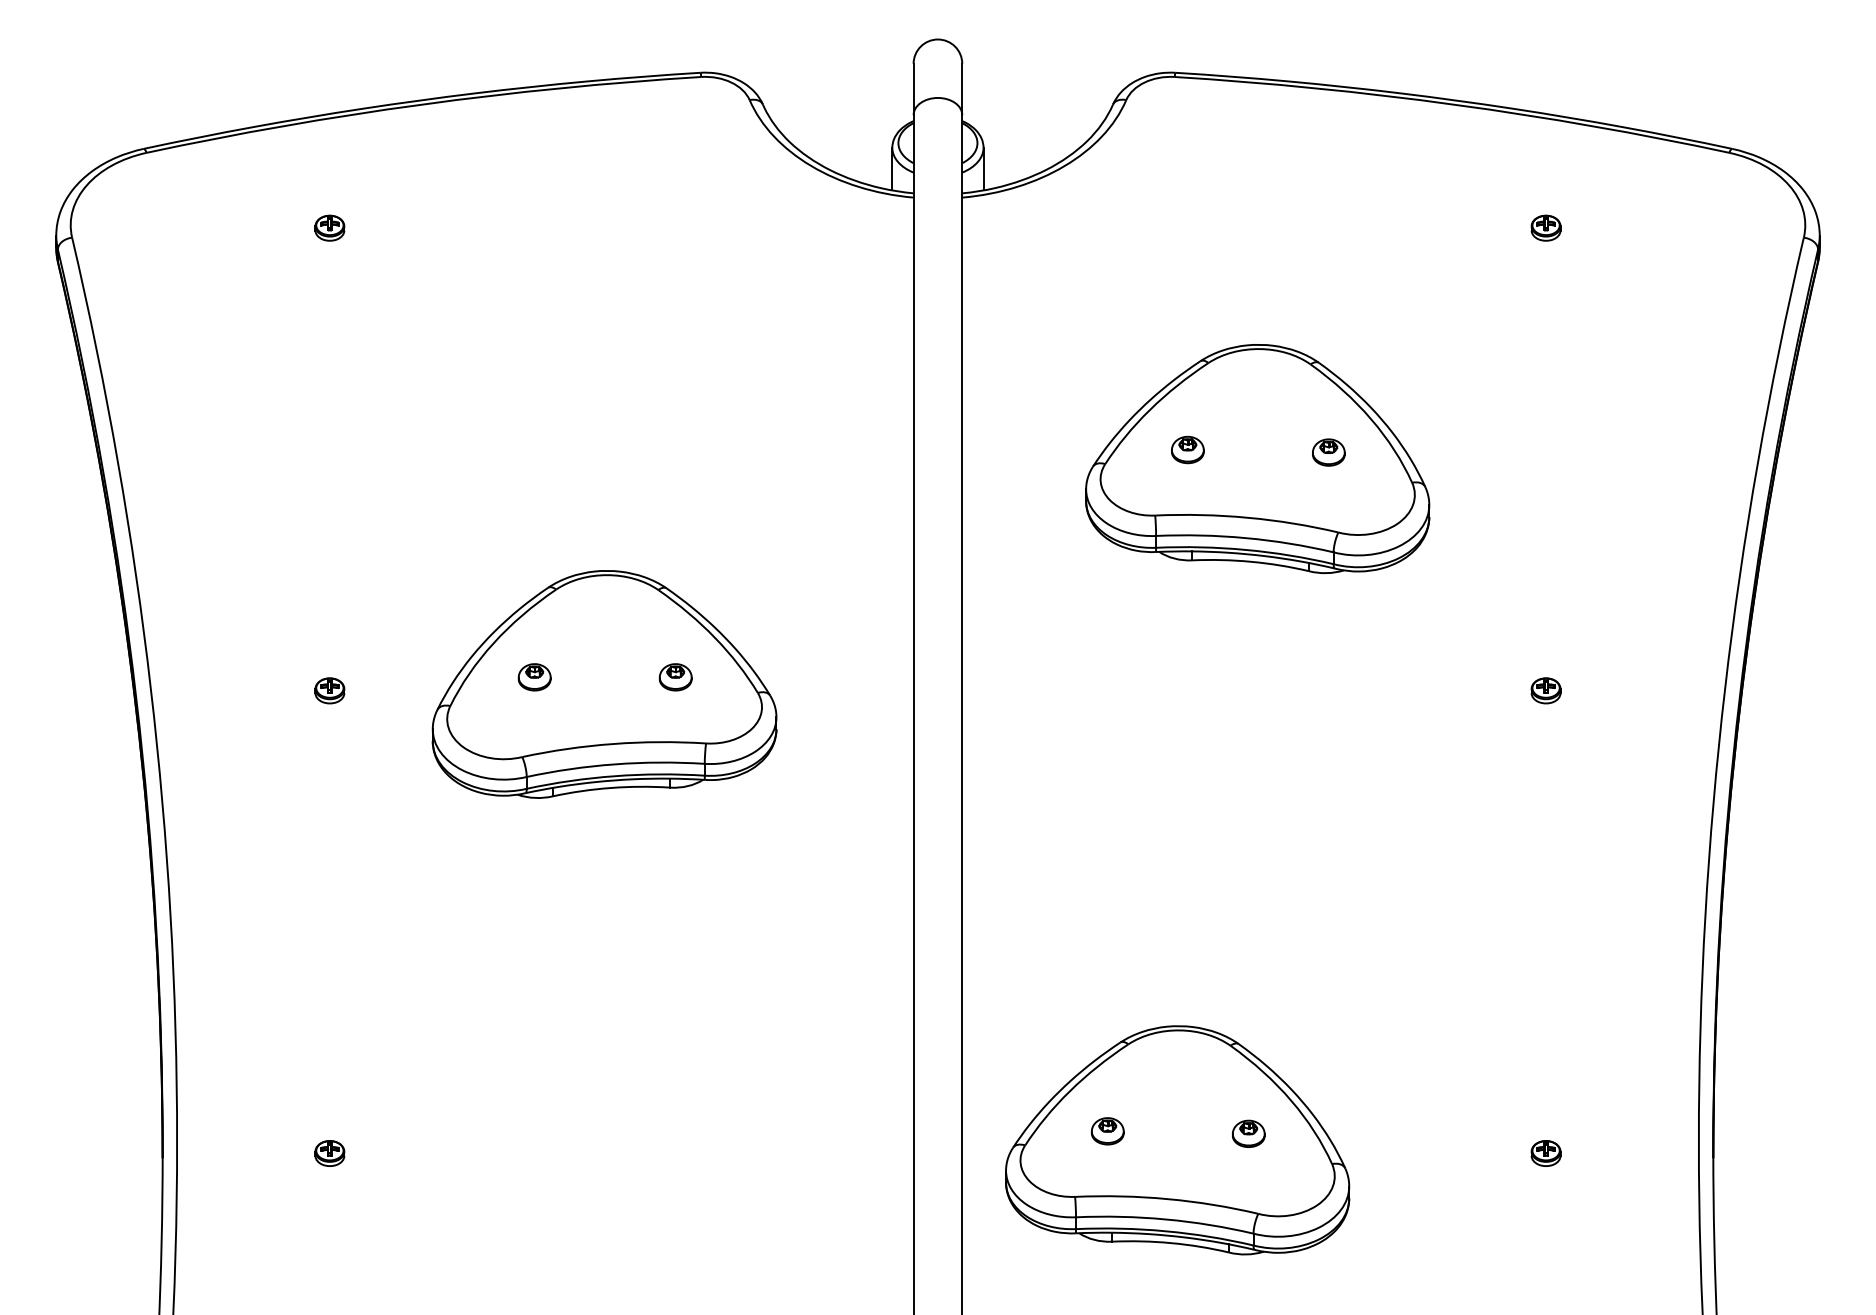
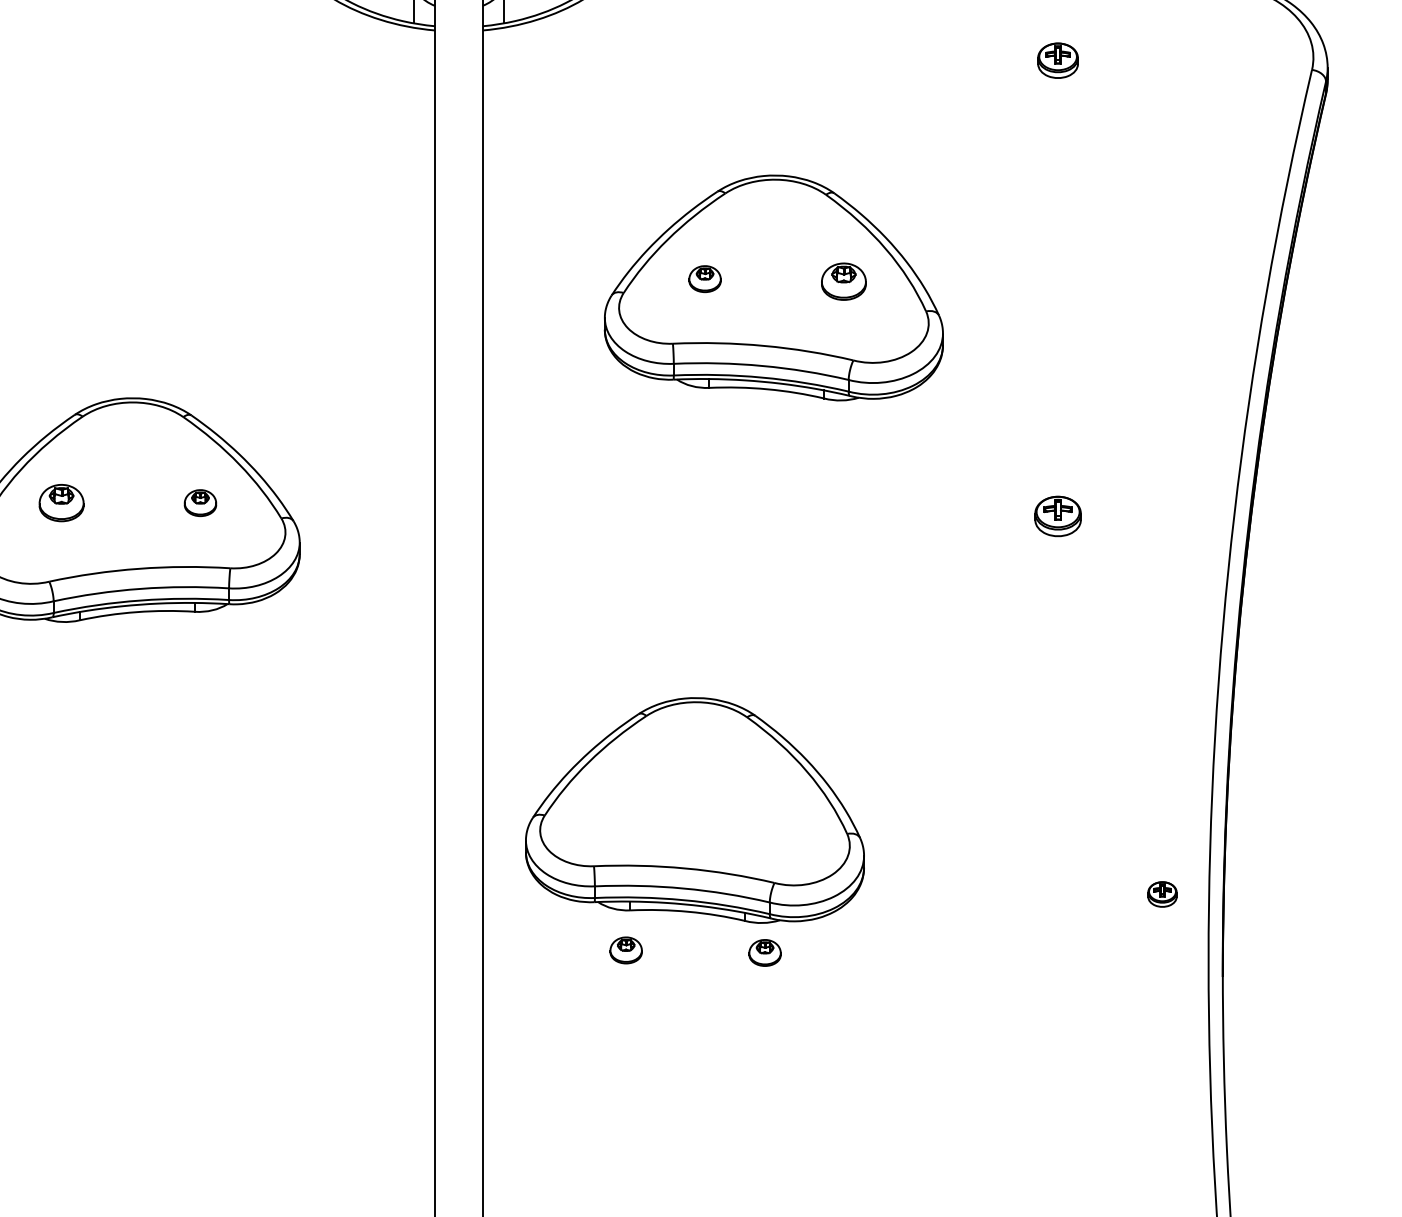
part: (1545, 227) -> (1057, 59), size x1.4
part: (1328, 452) -> (843, 281), size x1.4
part: (534, 677) -> (61, 503), size x1.4
part: (1545, 690) -> (1057, 516), size x1.6
part: (1177, 1140) -> (694, 810), moved
part: (1545, 1153) -> (1161, 894), moved

